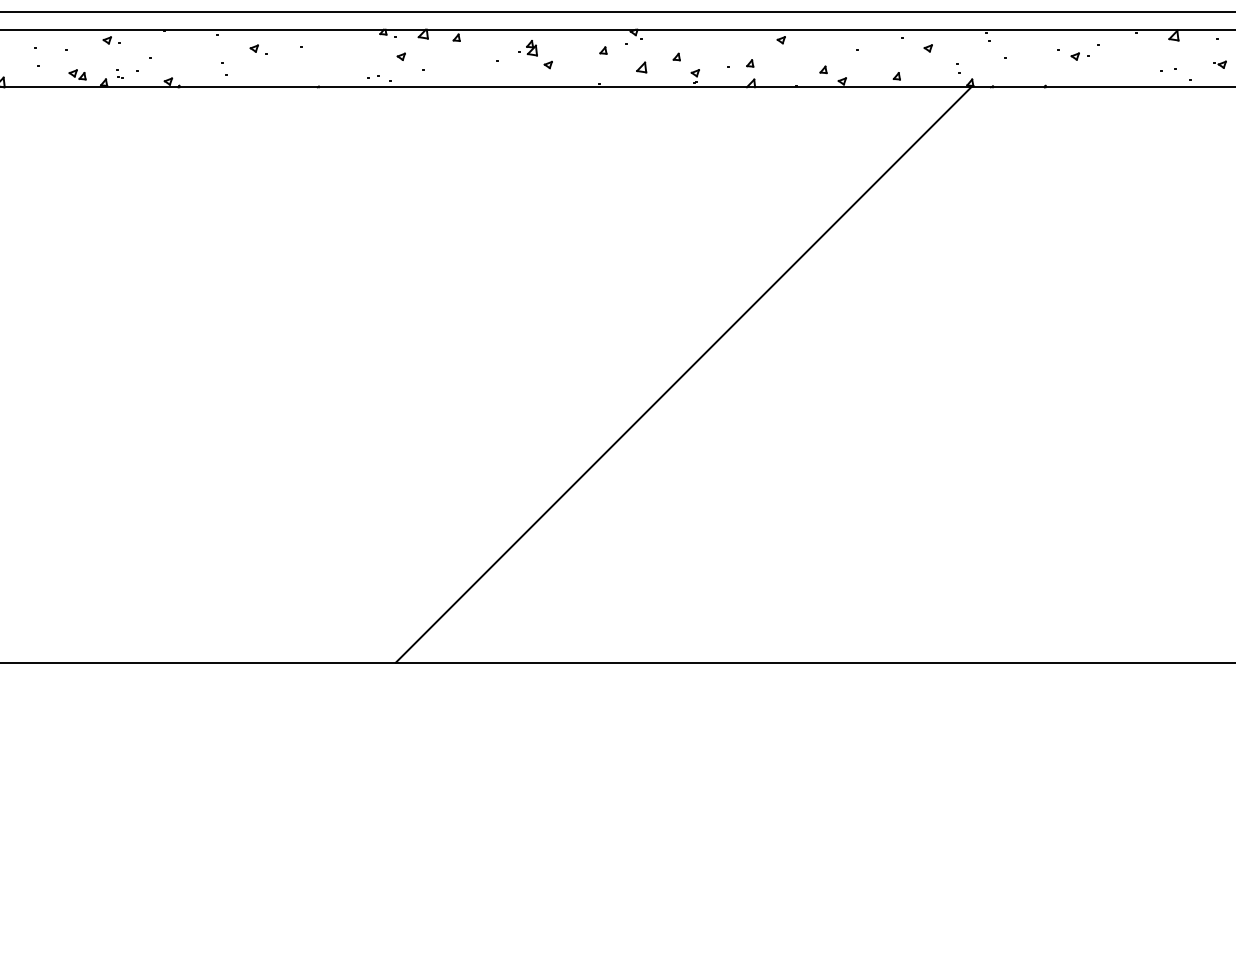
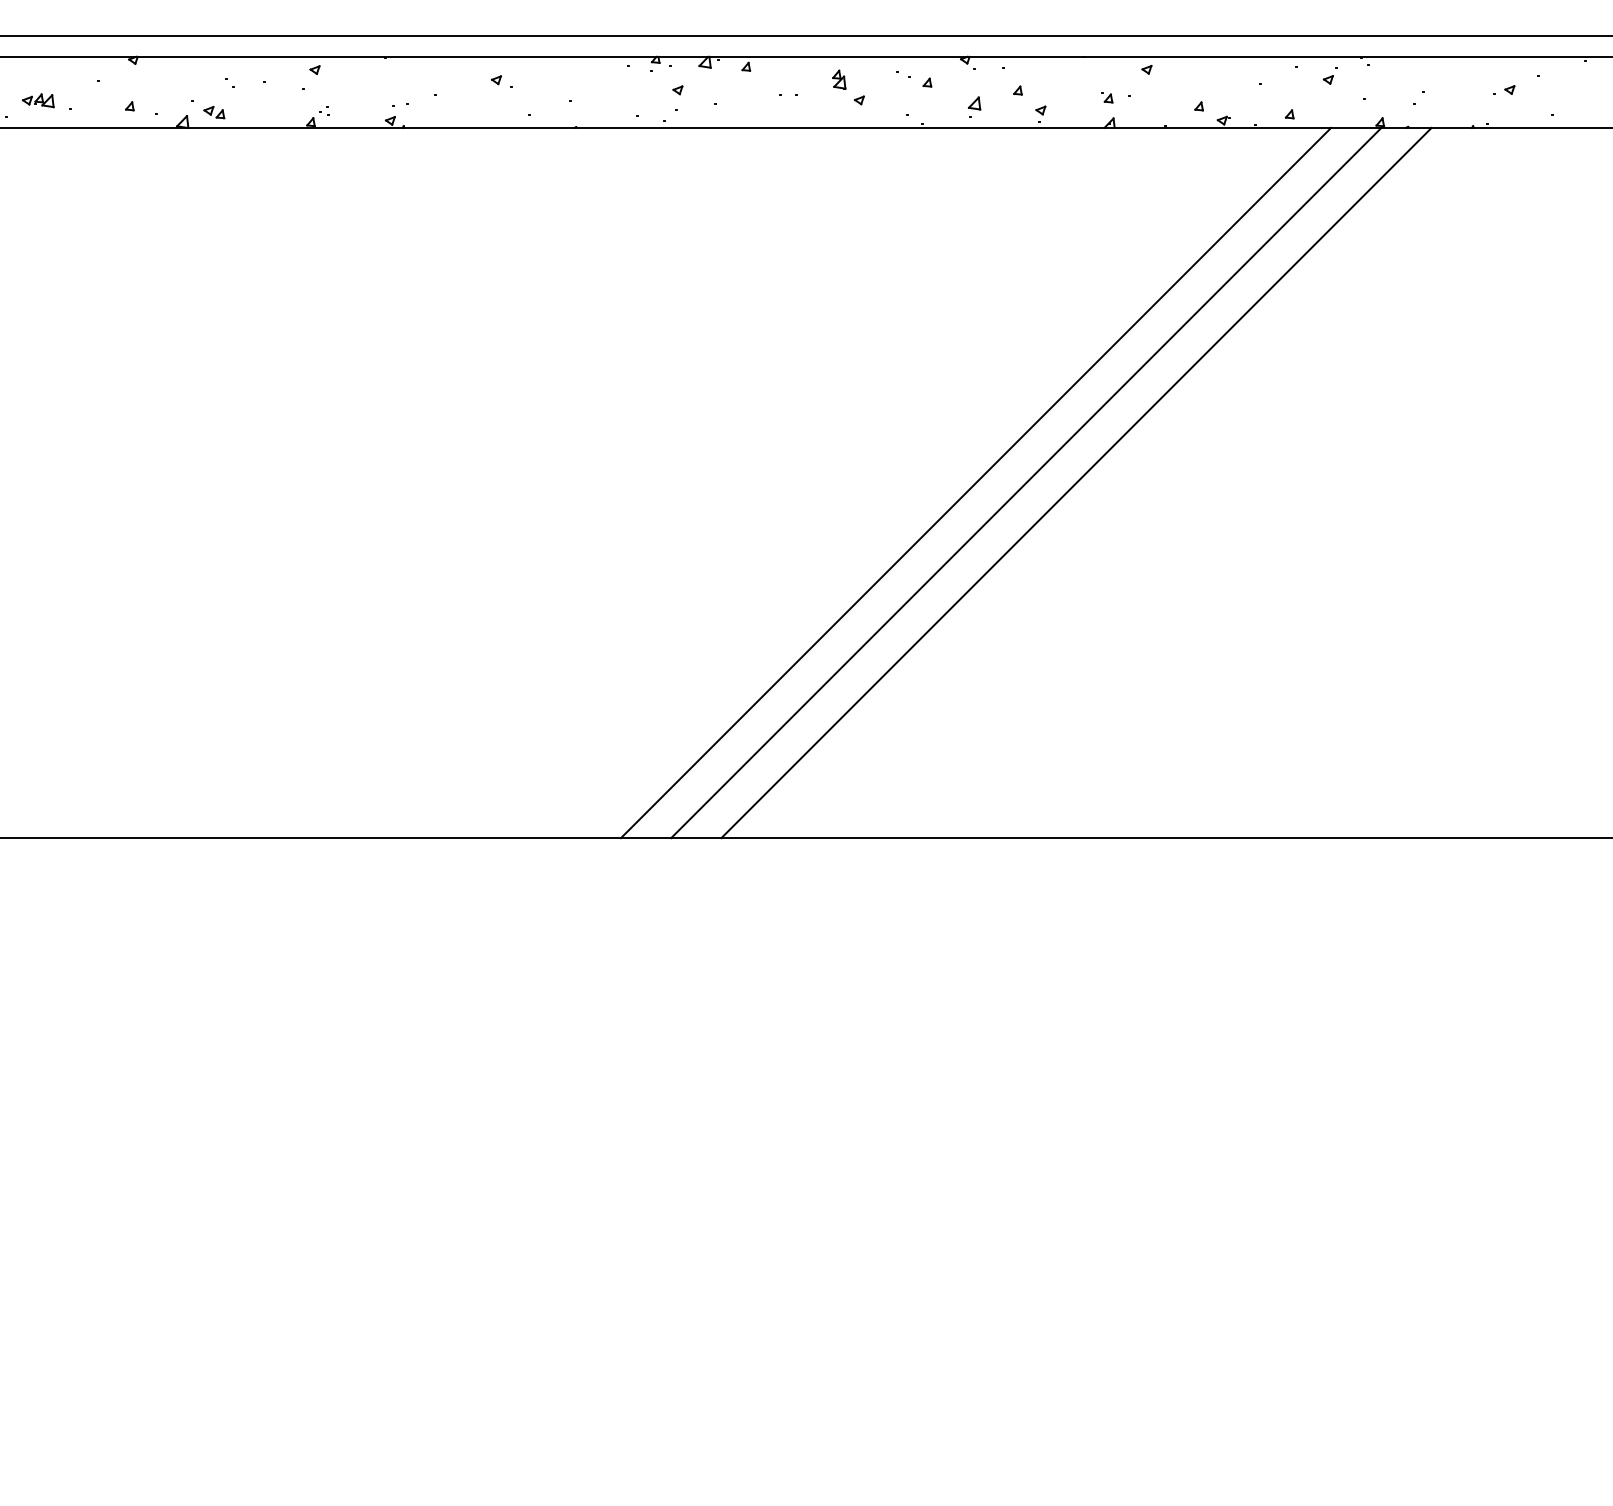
part: (77, 74) -> (214, 112), moved
line: (642, 374) -> (975, 482), added
line: (724, 374) -> (1076, 482), added

